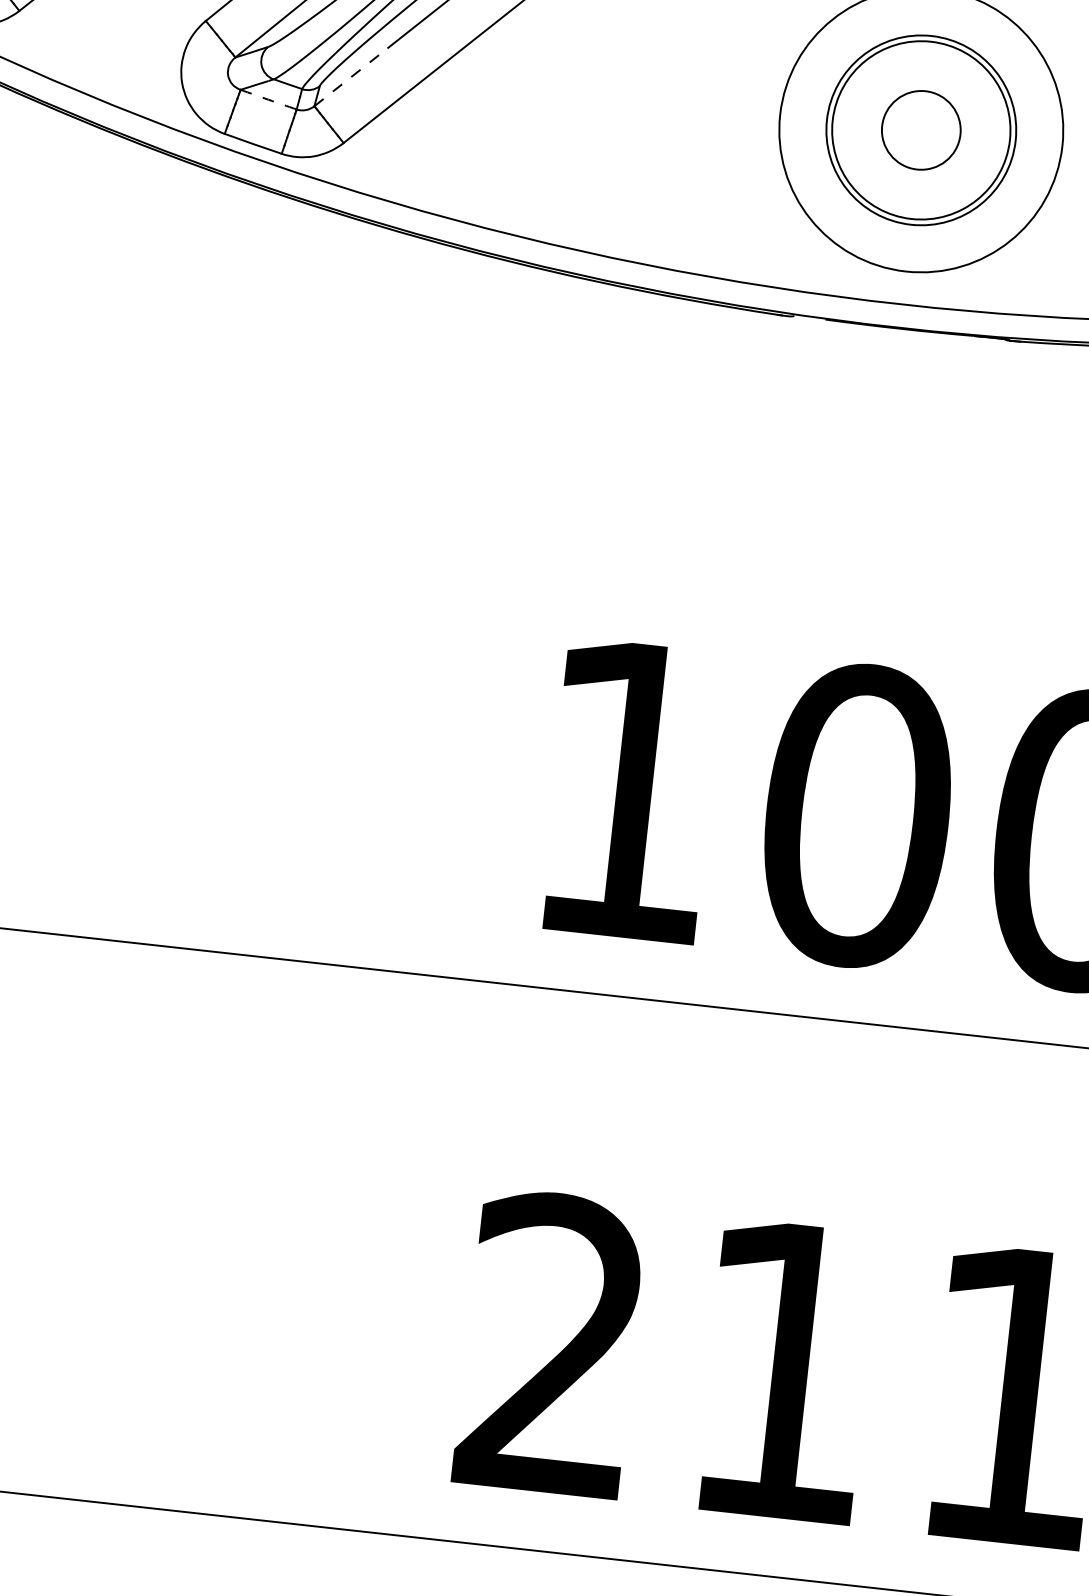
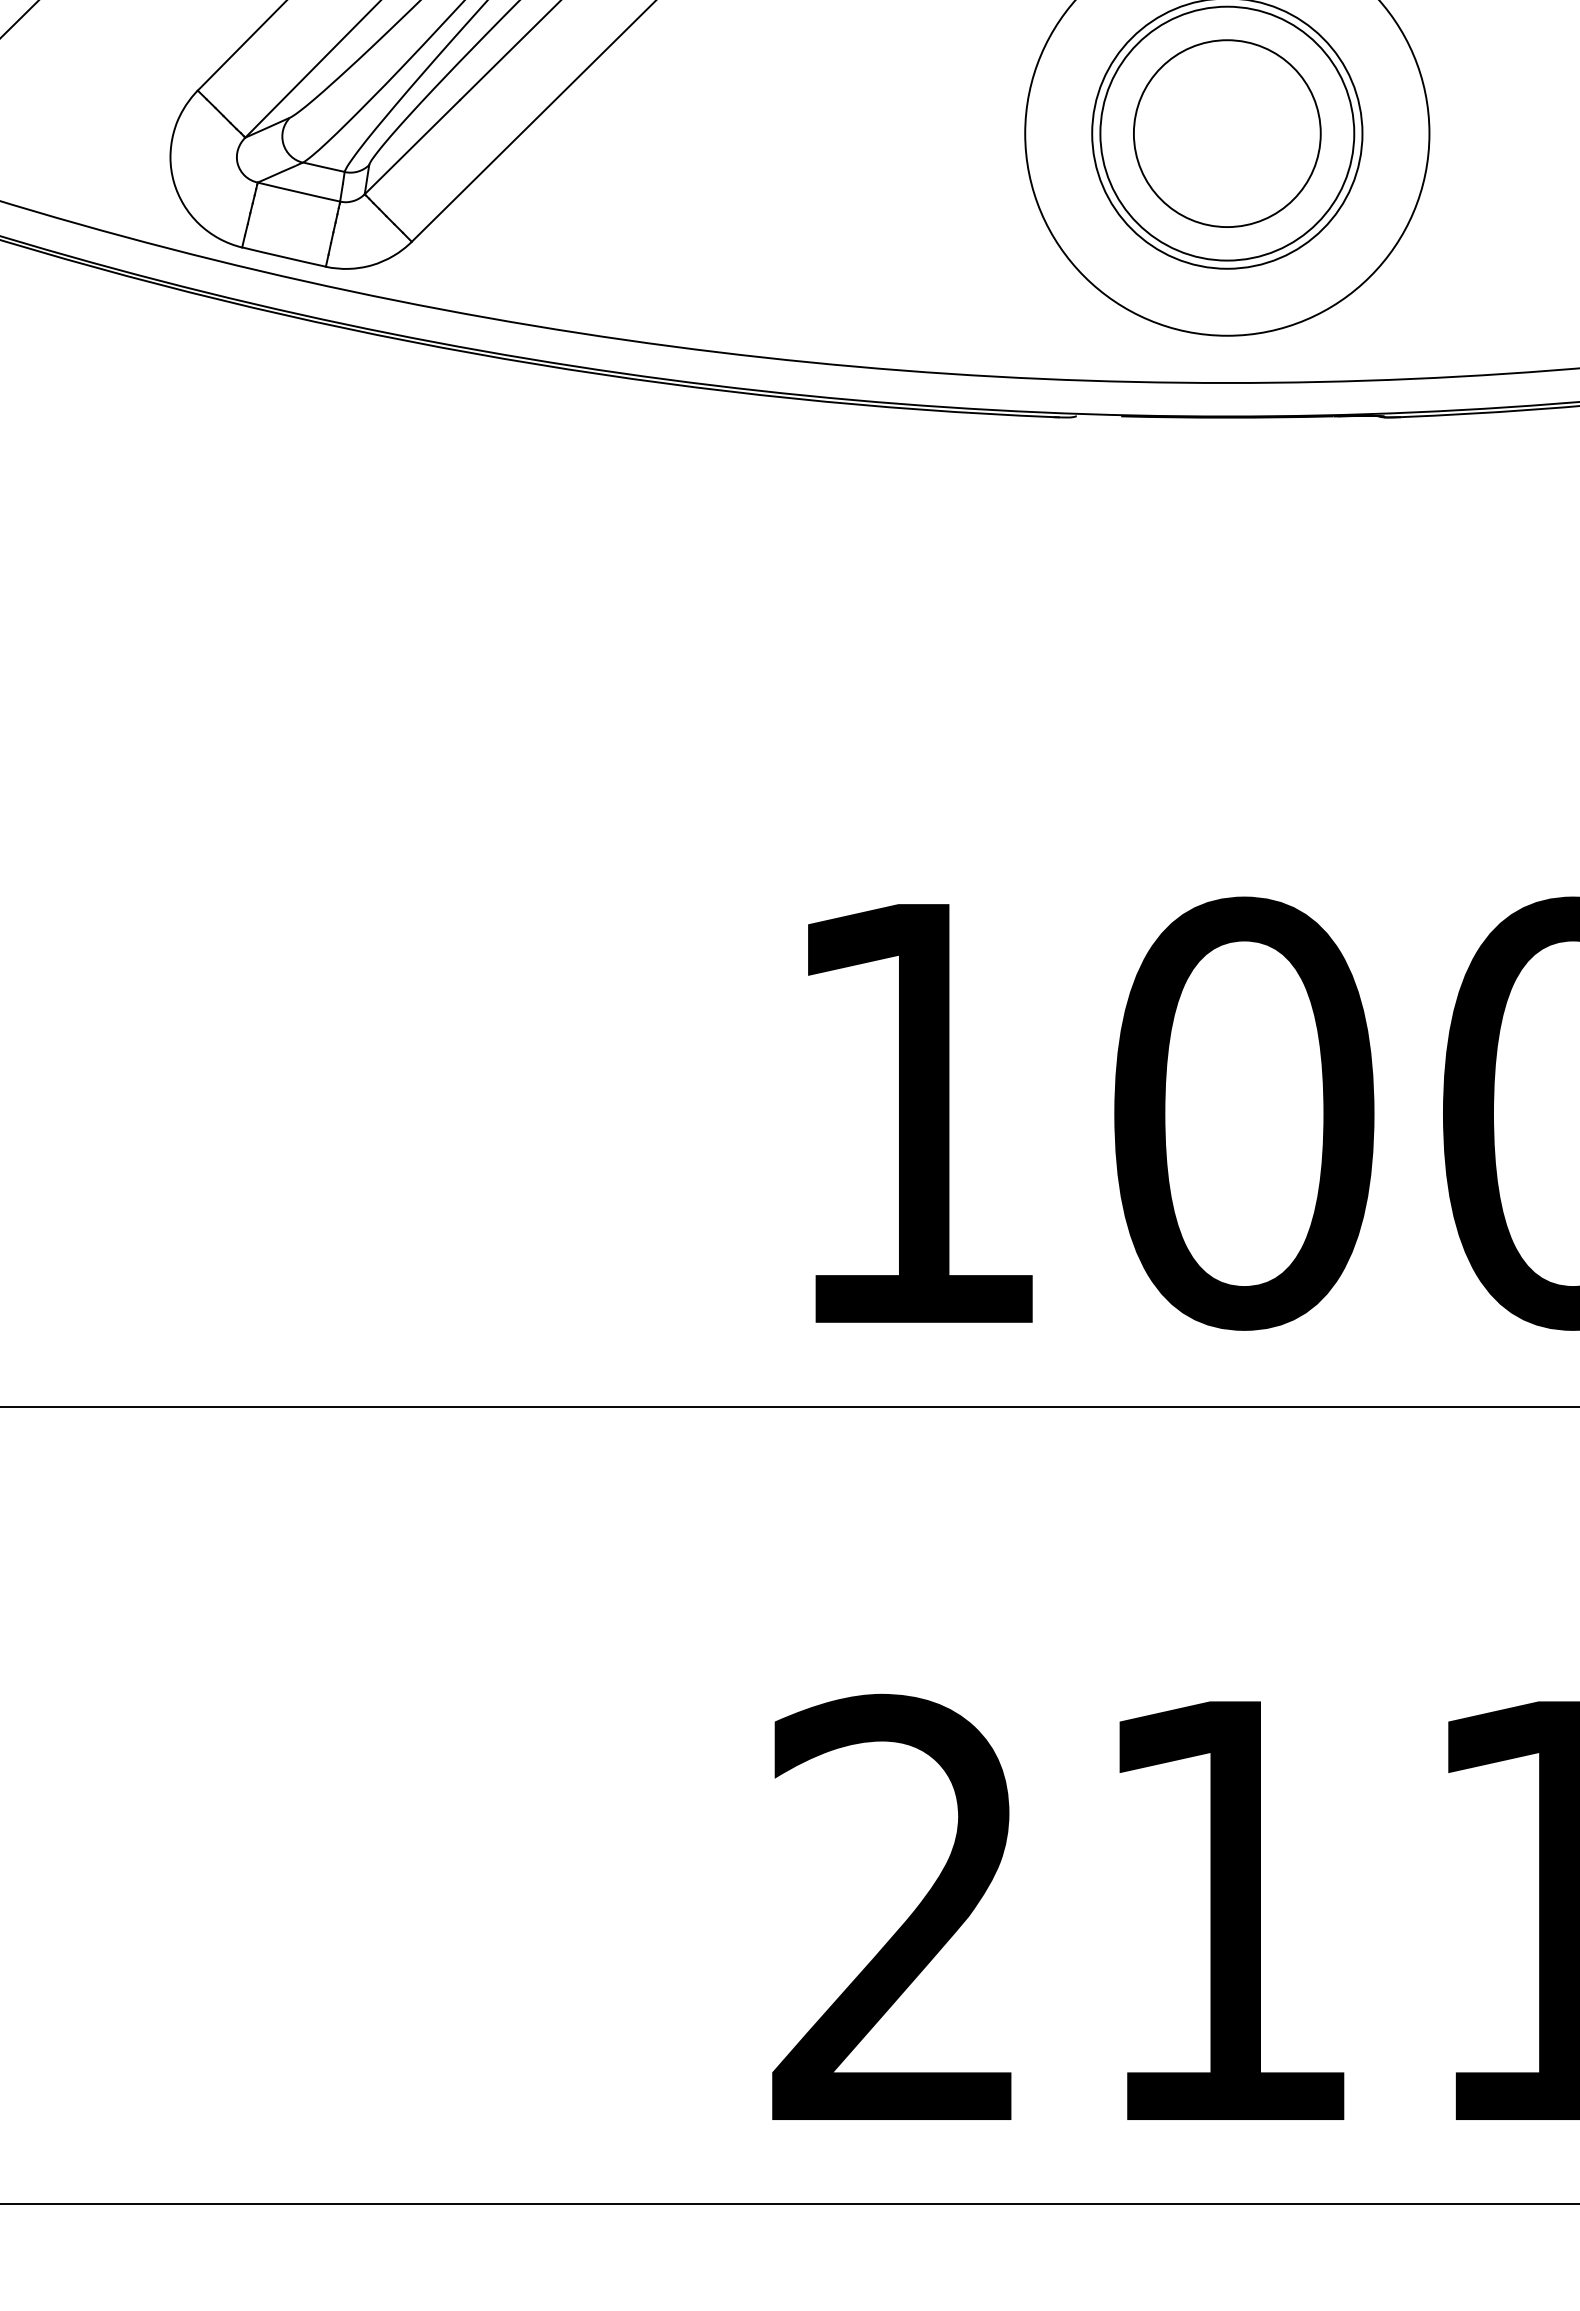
line: (351, 77) -> (412, 147), dashed -> solid
arc: (268, 99) -> (298, 192), dashed -> solid
circle: (920, 130) -> (1226, 133), size x1.67

